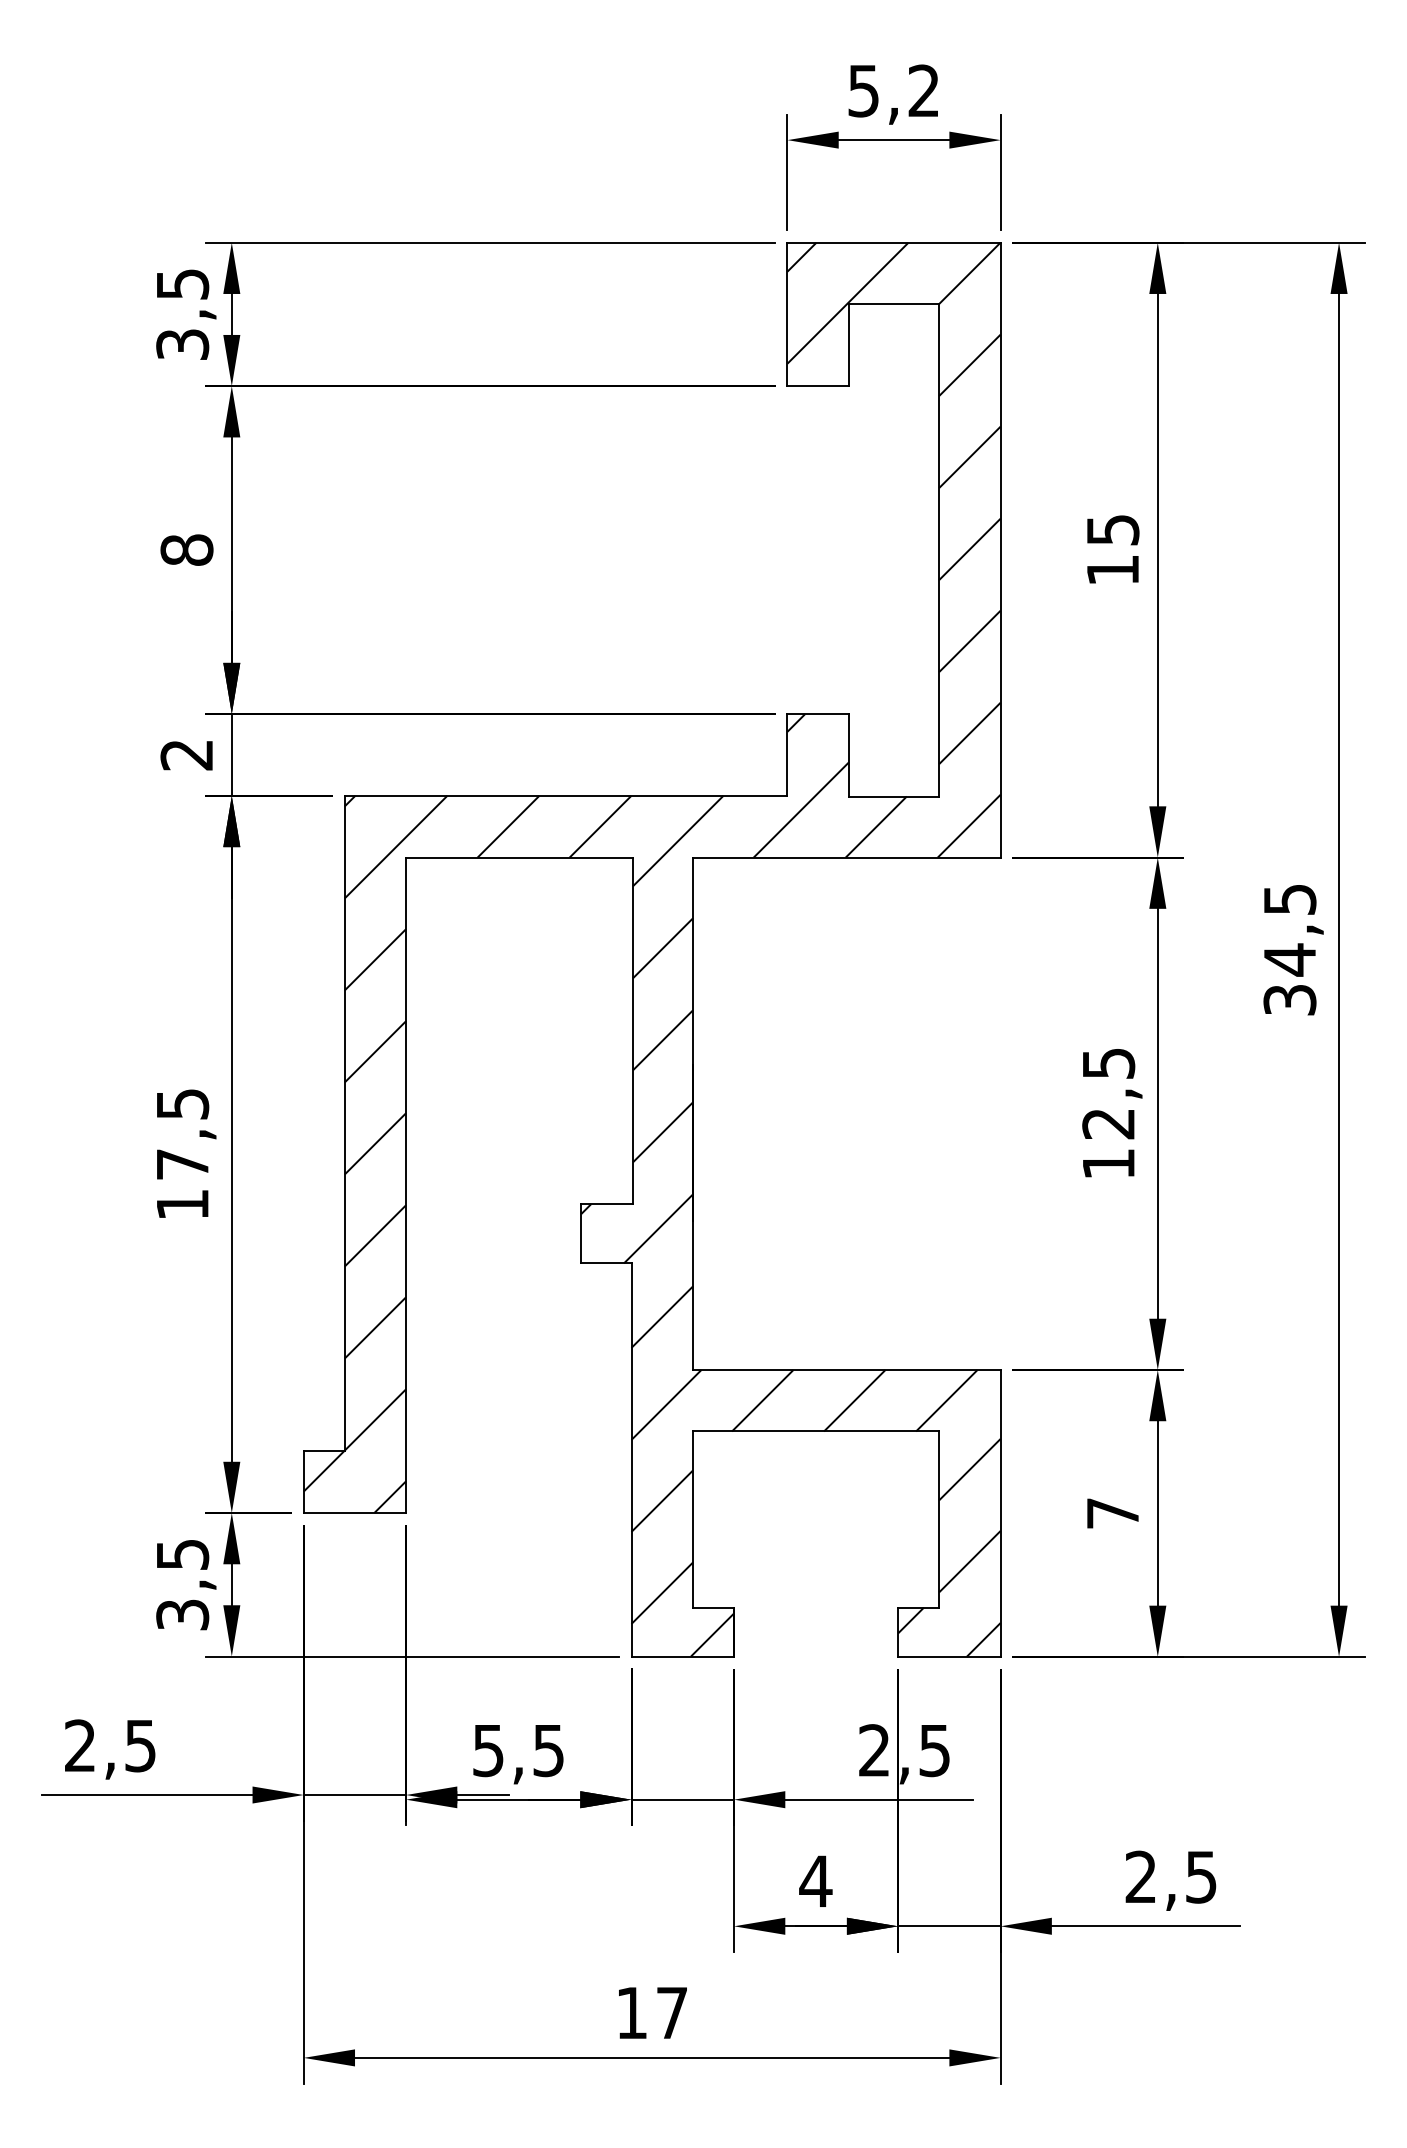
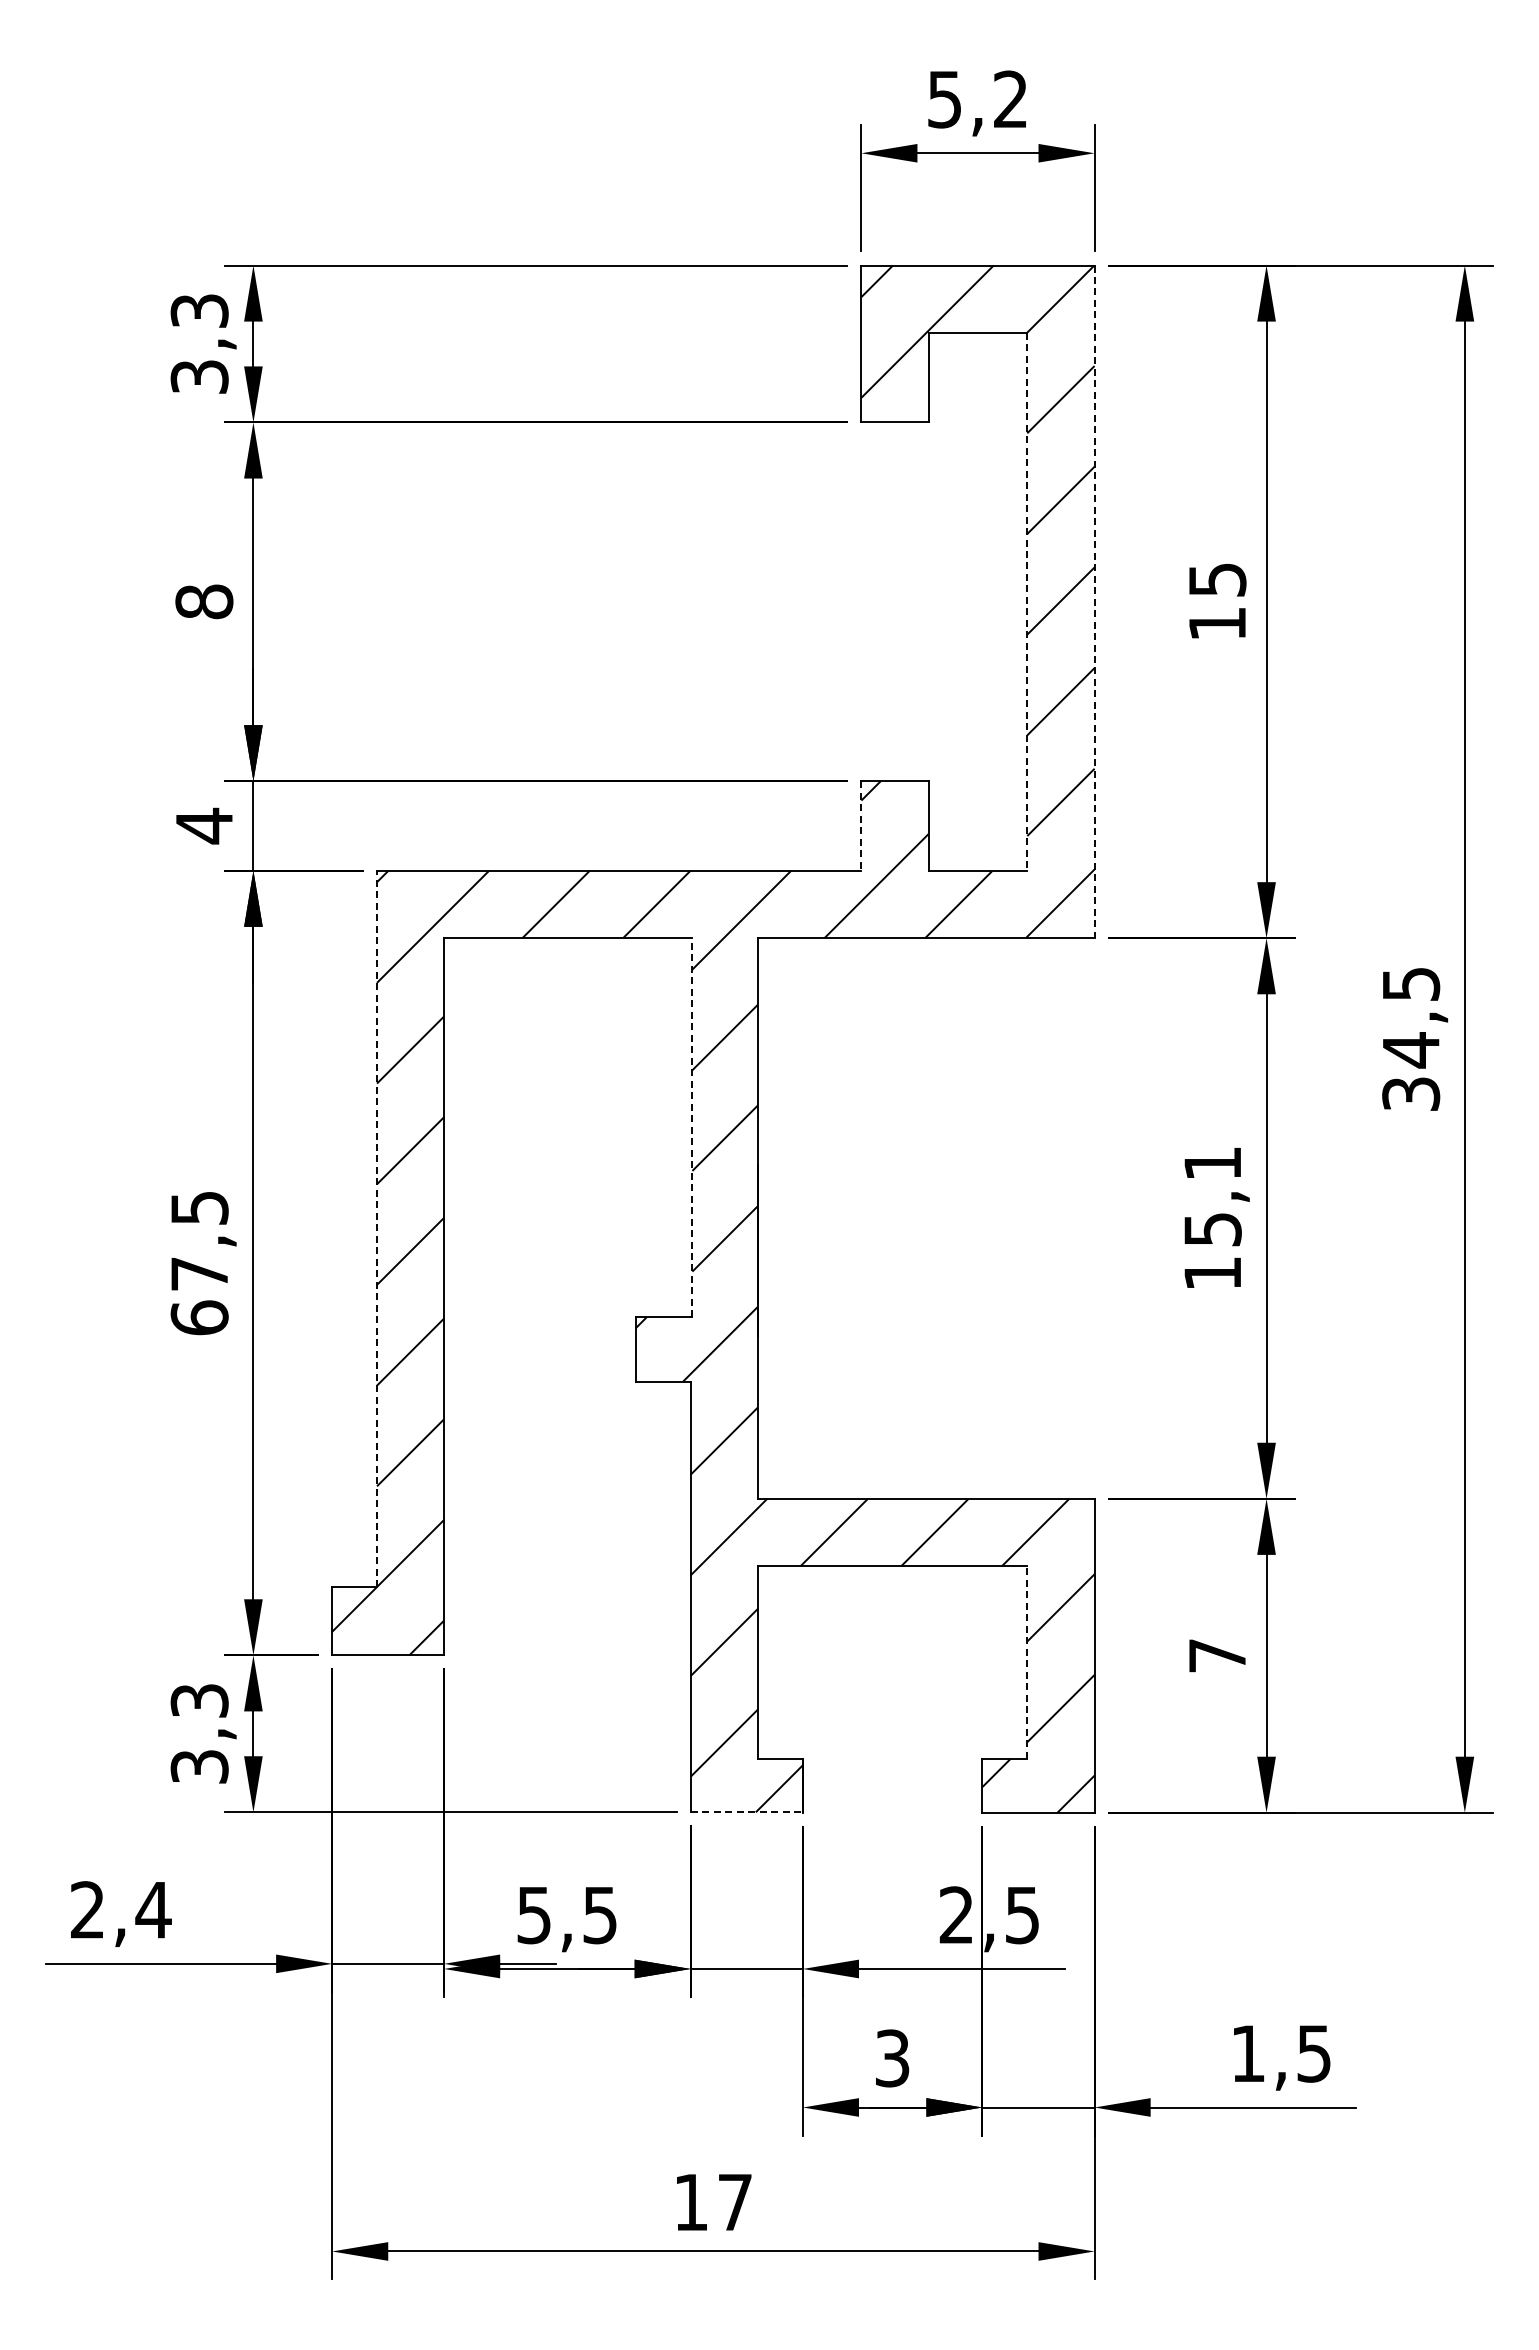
text: (182, 283) -> (199, 310), 3,5 -> 3,3
line: (939, 550) -> (1027, 602), solid -> dashed
line: (1000, 550) -> (1094, 602), solid -> dashed
text: (186, 754) -> (203, 825), 2 -> 4
line: (787, 755) -> (861, 826), solid -> dashed
line: (633, 1030) -> (692, 1127), solid -> dashed
text: (1108, 1093) -> (1212, 1196), 12,5 -> 15,1
line: (345, 1122) -> (377, 1228), solid -> dashed
text: (182, 1204) -> (199, 1317), 17,5 -> 67,5
line: (939, 1519) -> (1027, 1662), solid -> dashed
text: (182, 1554) -> (199, 1700), 3,5 -> 3,3
line: (683, 1656) -> (747, 1812), solid -> dashed
text: (140, 1746) -> (153, 1910), 2,5 -> 2,4
text: (1140, 1876) -> (1247, 2052), 2,5 -> 1,5
text: (815, 1881) -> (892, 2058), 4 -> 3

